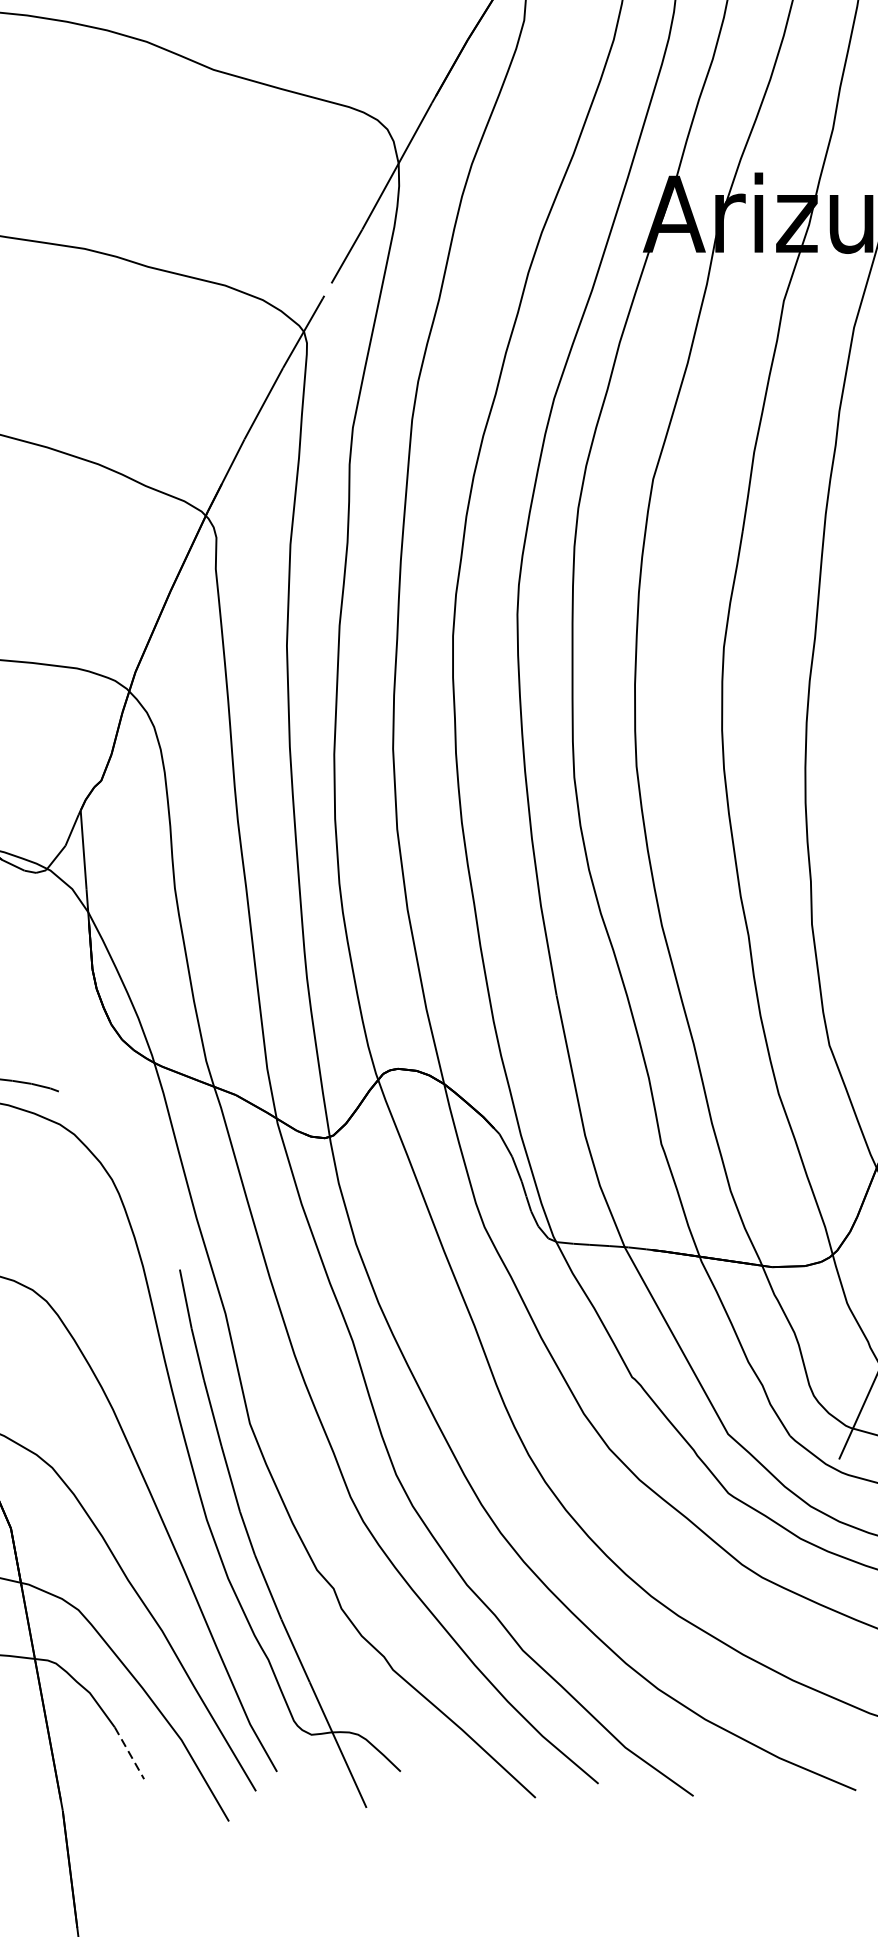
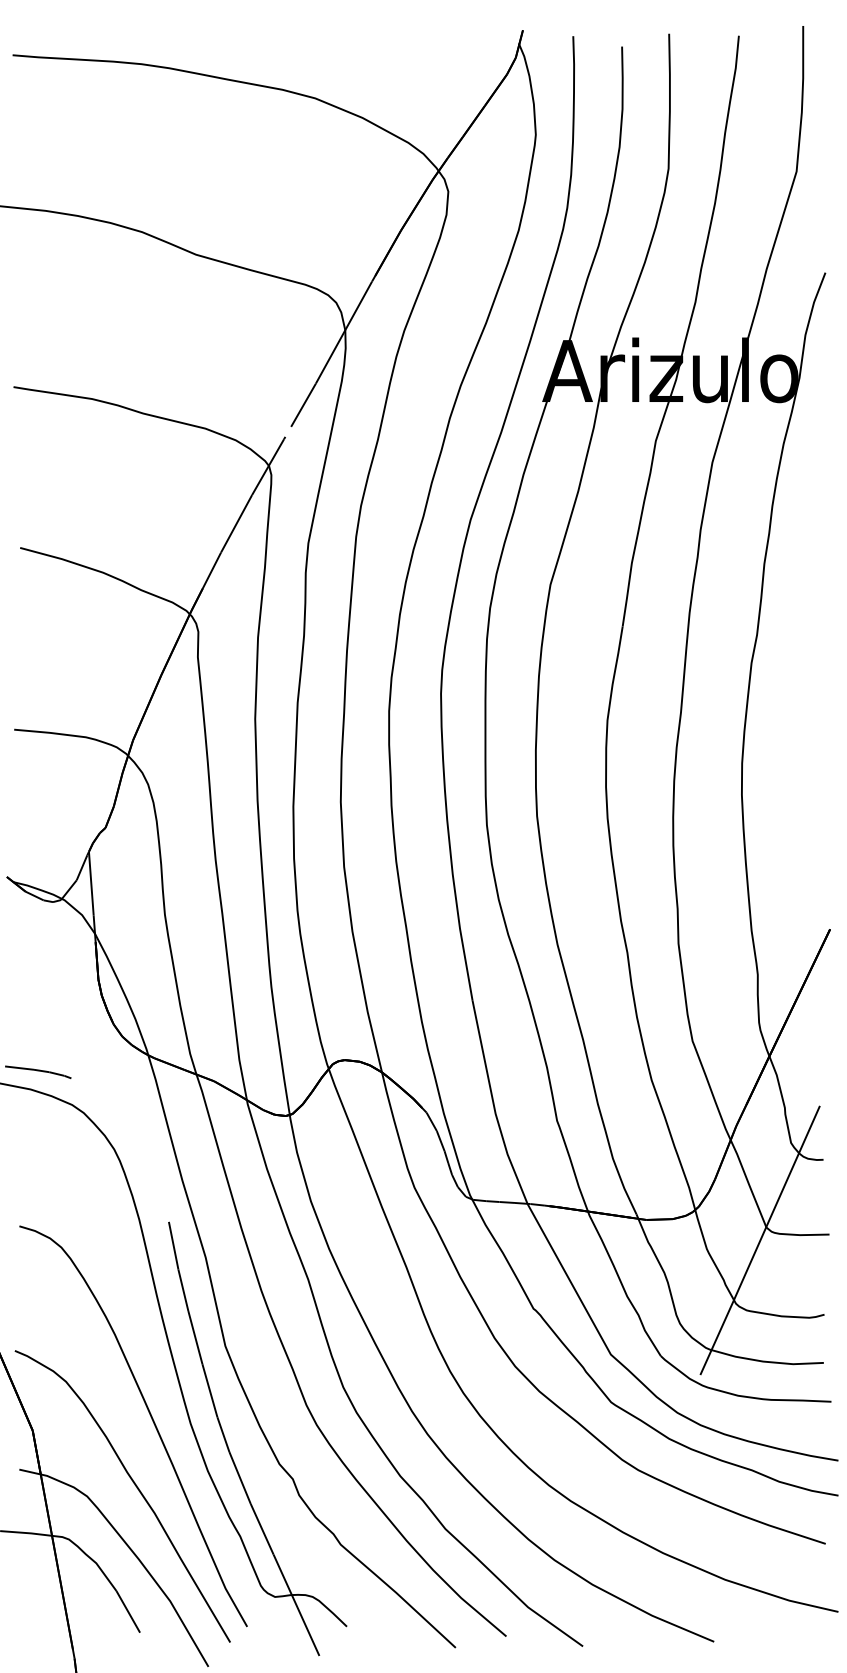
line: (129, 1752) -> (128, 1611), dashed -> solid

